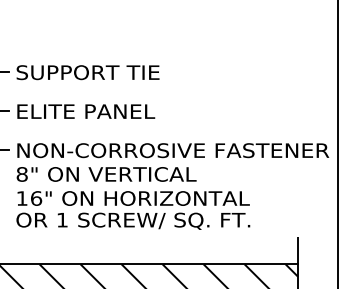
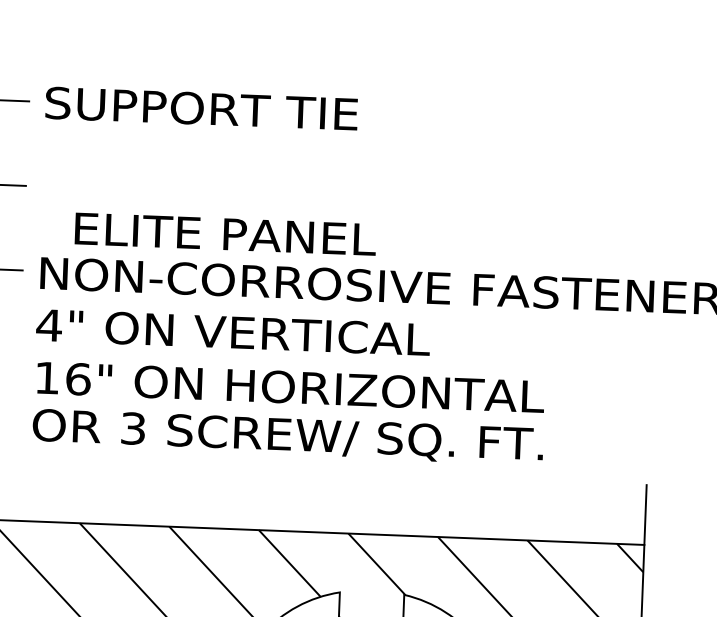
text: (86, 111) -> (226, 233), moved
text: (22, 174) -> (49, 325), 8" -> 4"
text: (62, 219) -> (133, 427), 1 -> 3

